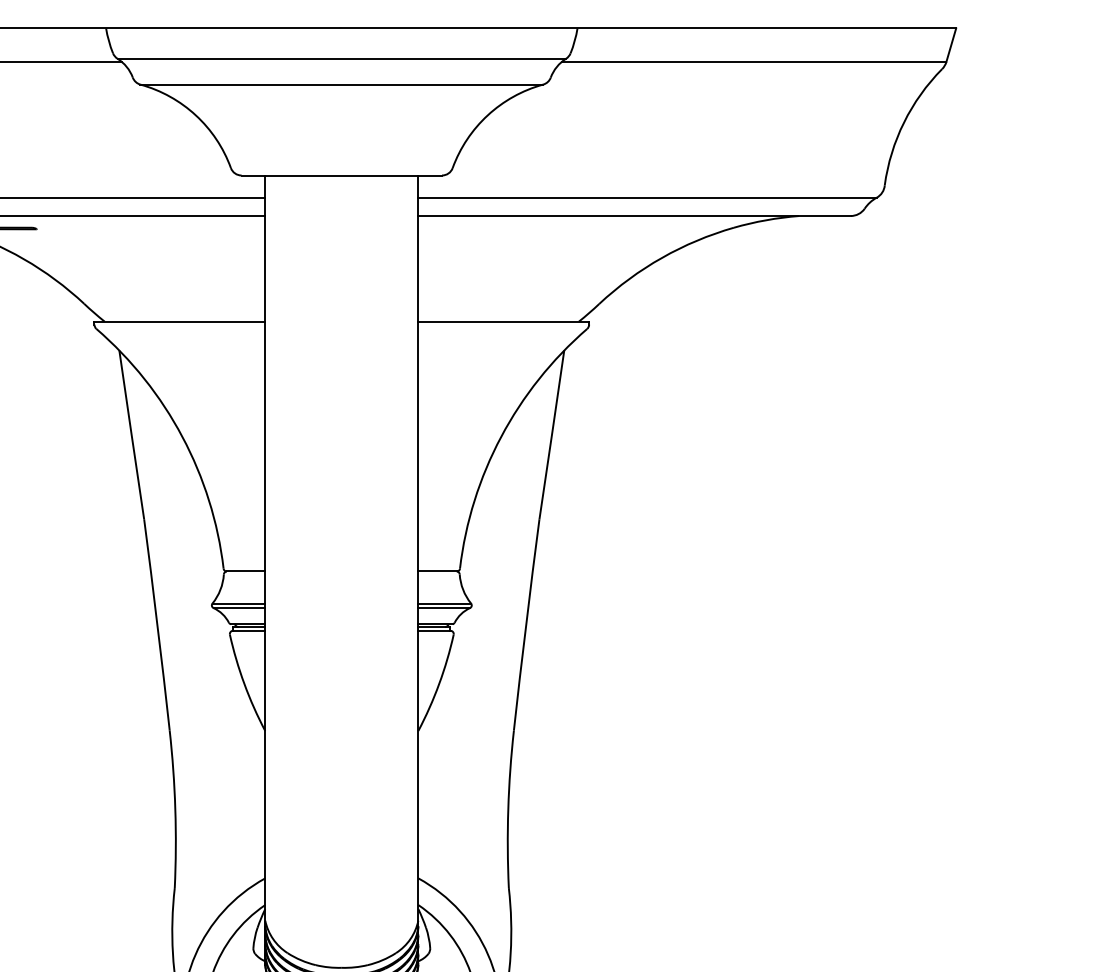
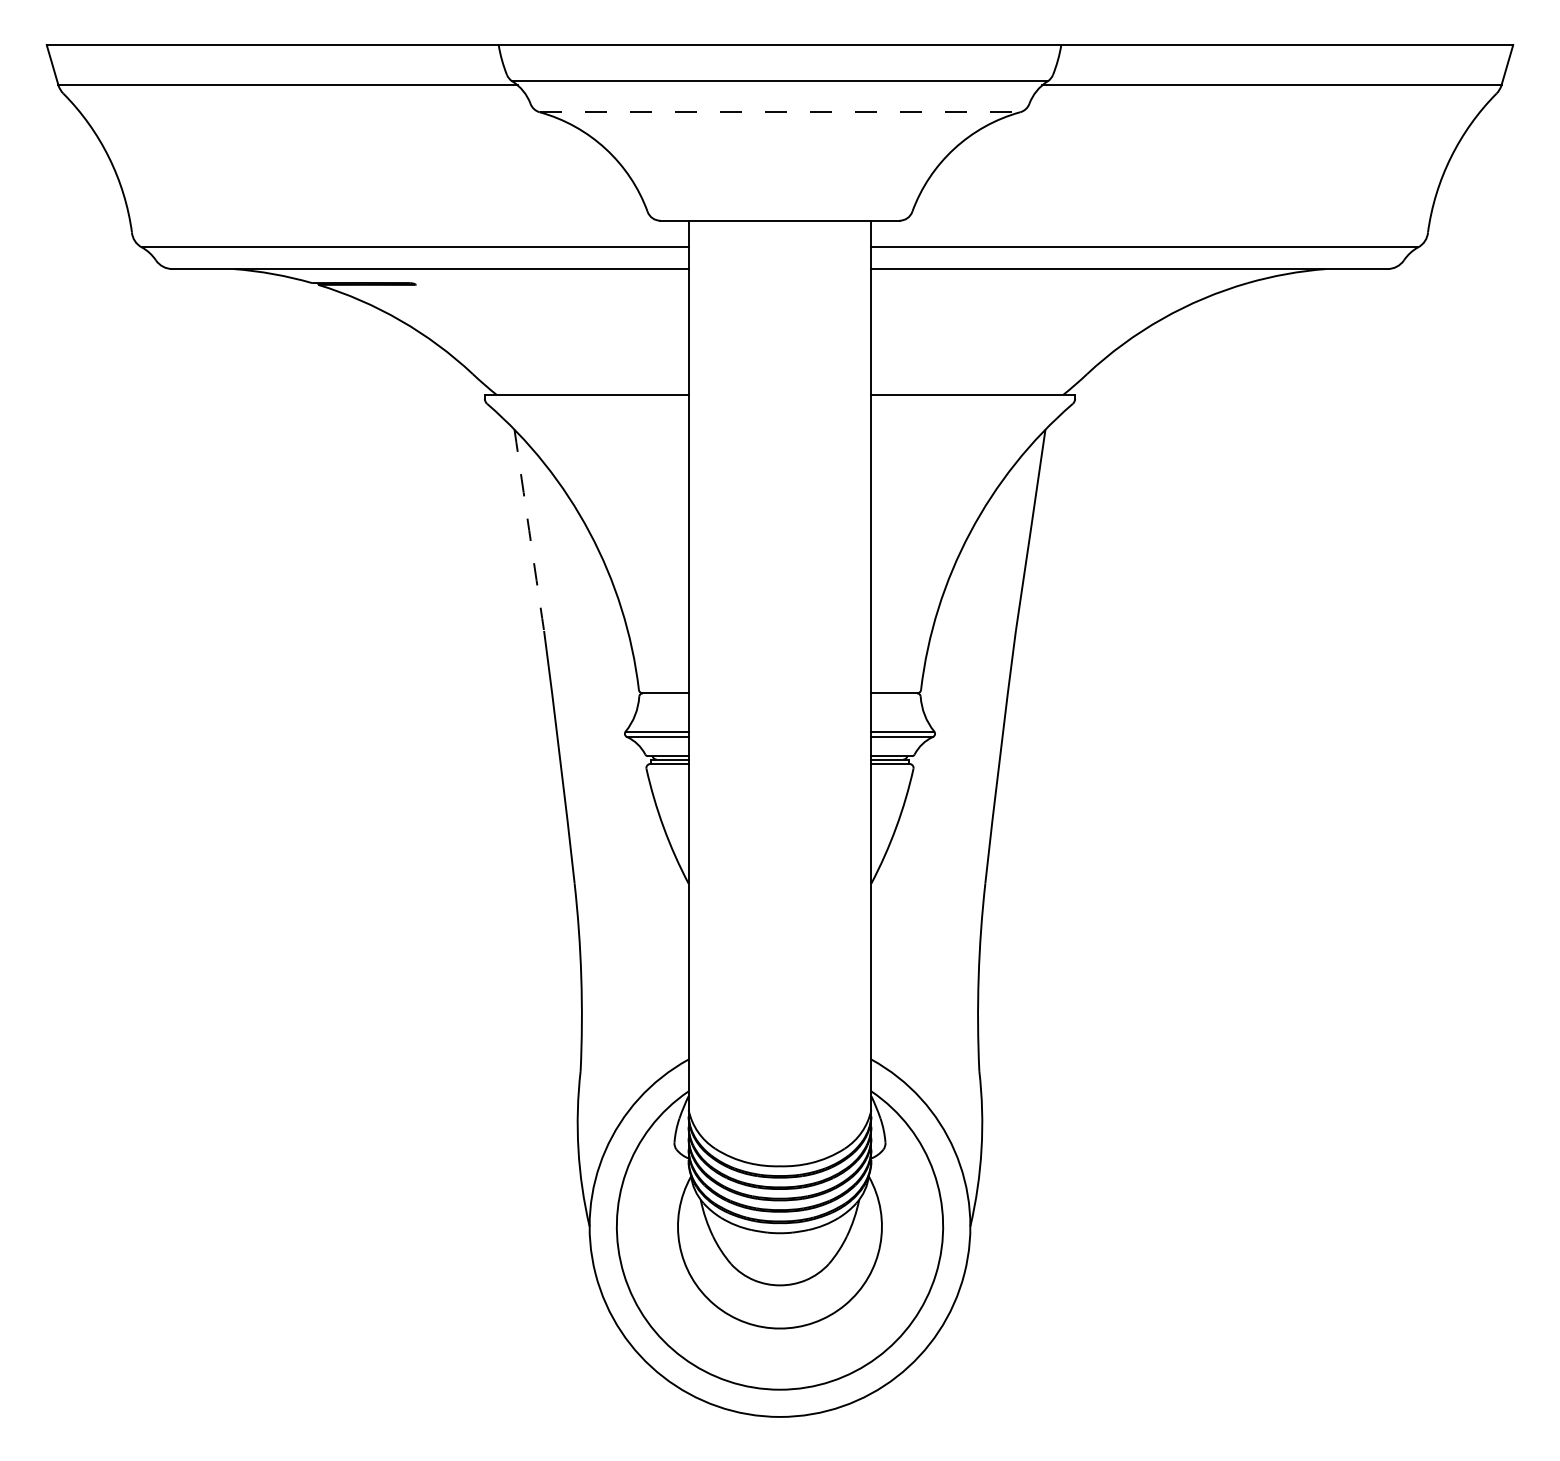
line: (342, 84) -> (780, 112), solid -> dashed
arc: (131, 435) -> (529, 530), solid -> dashed

